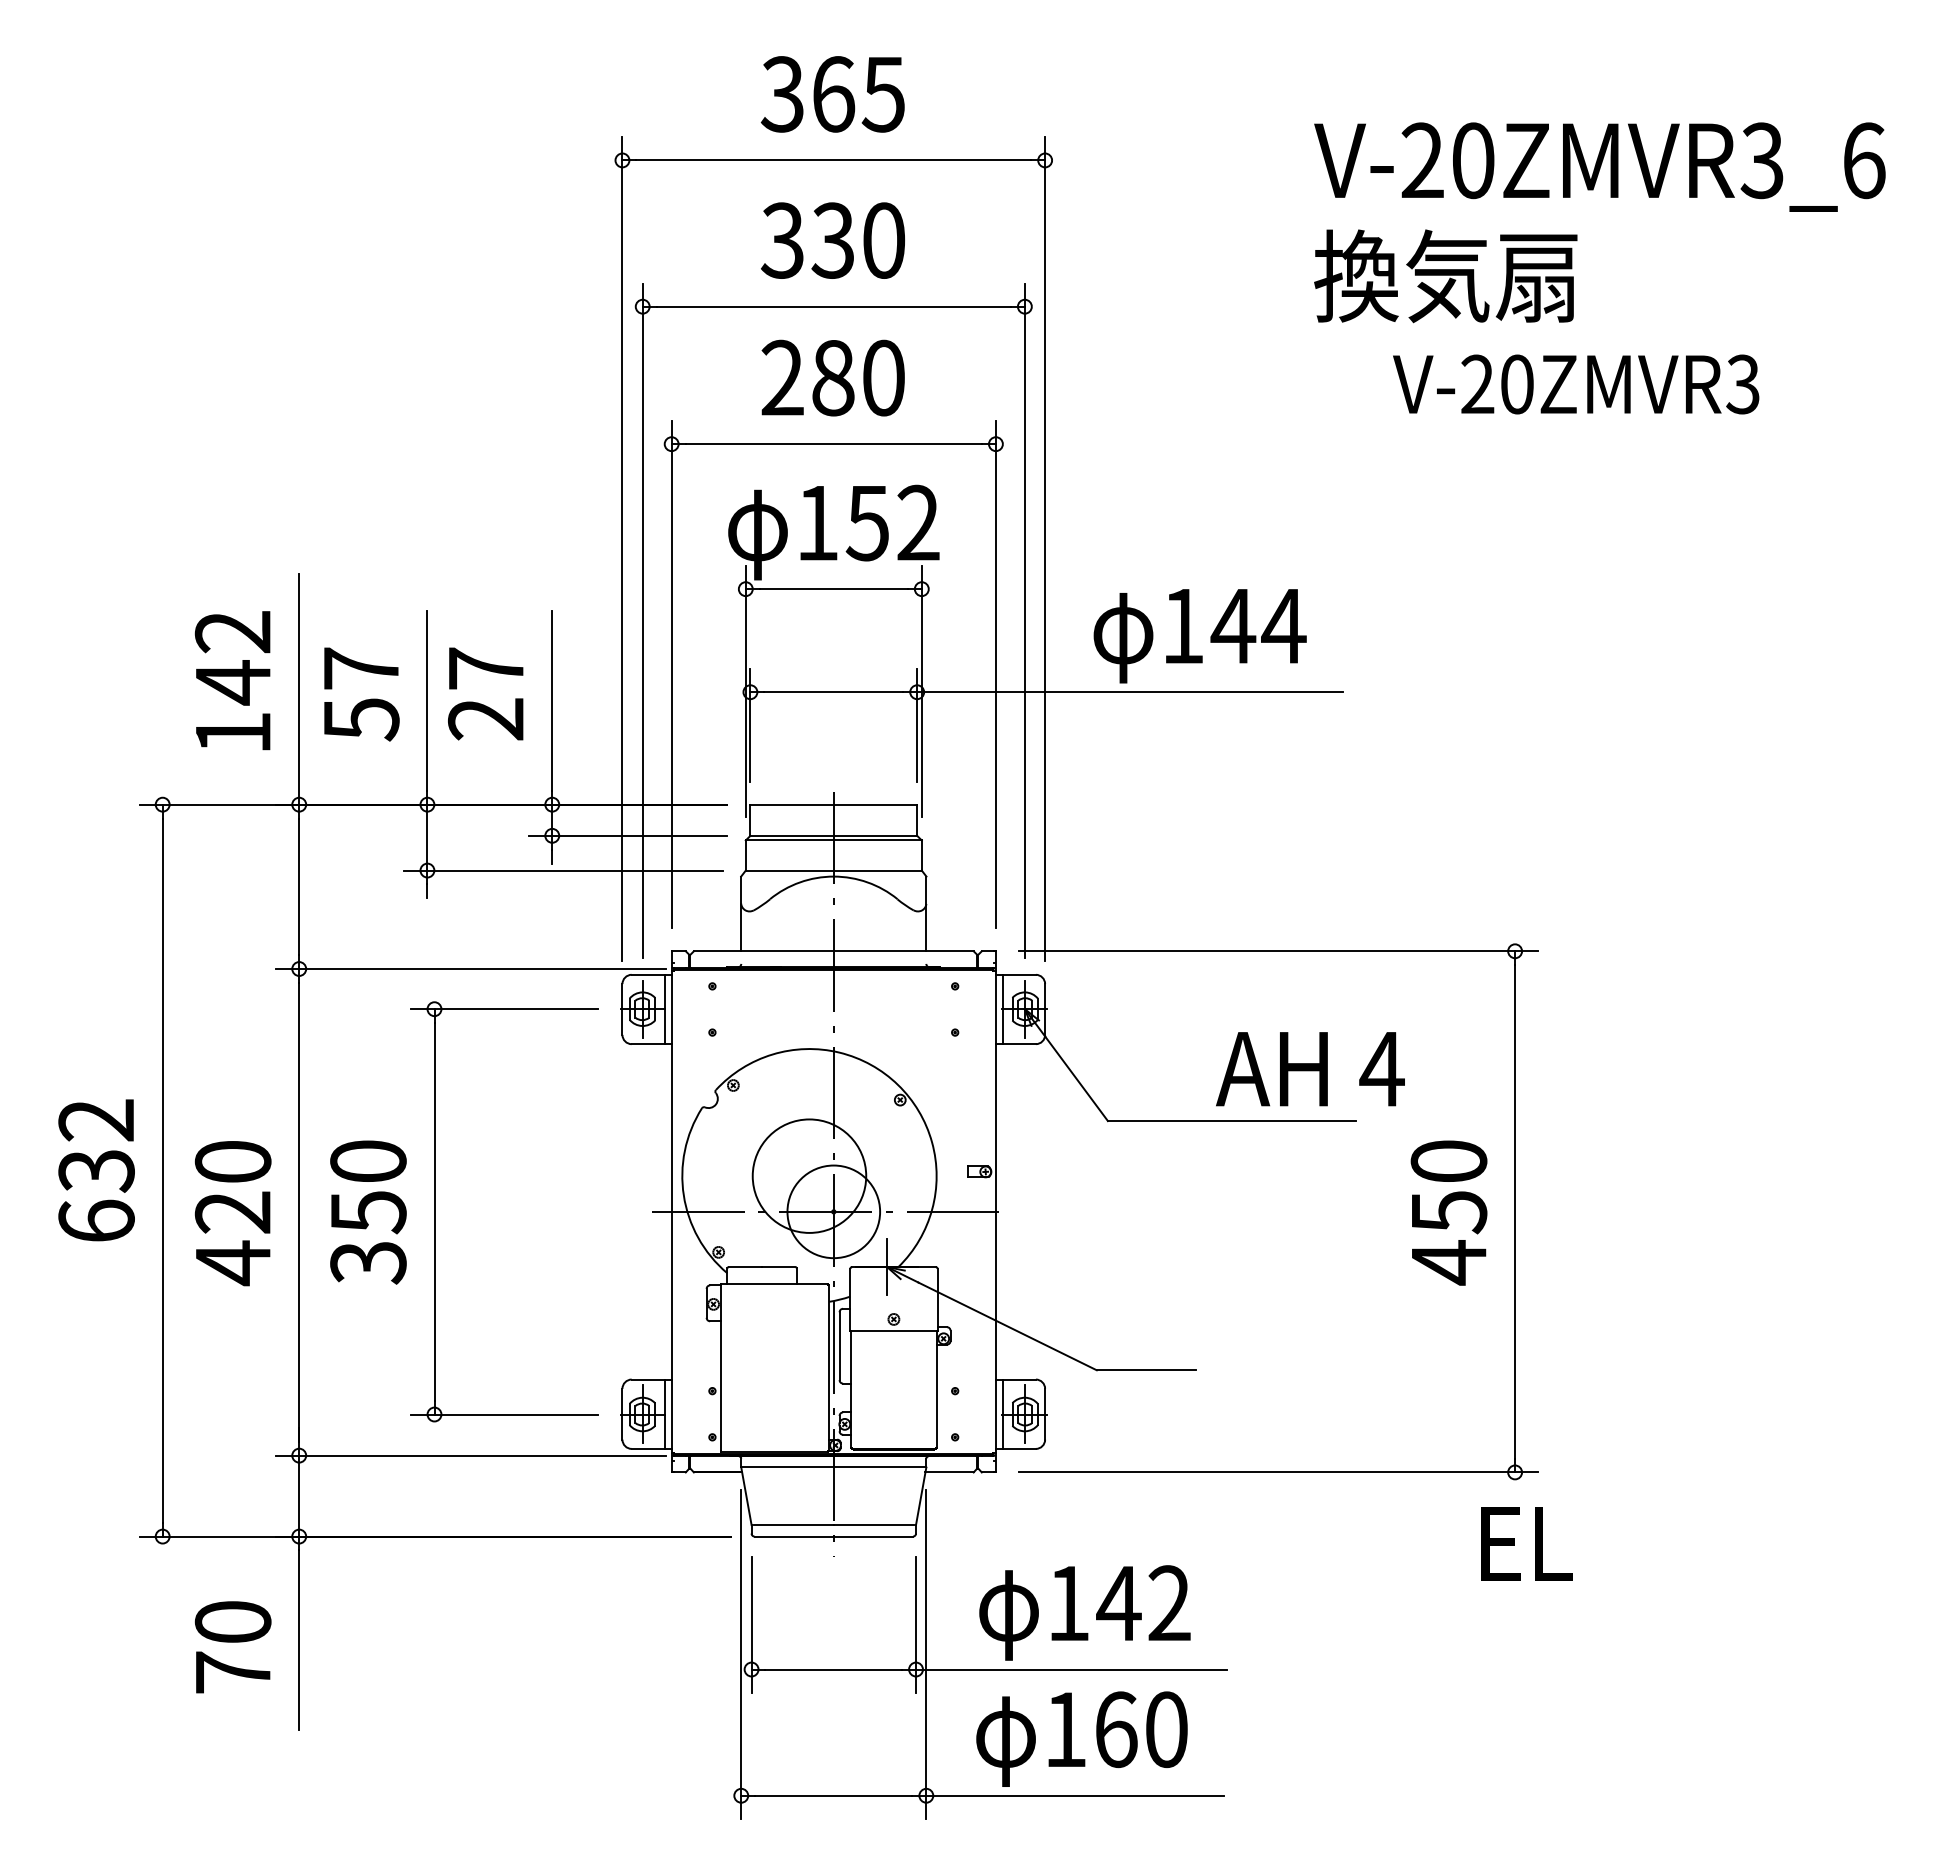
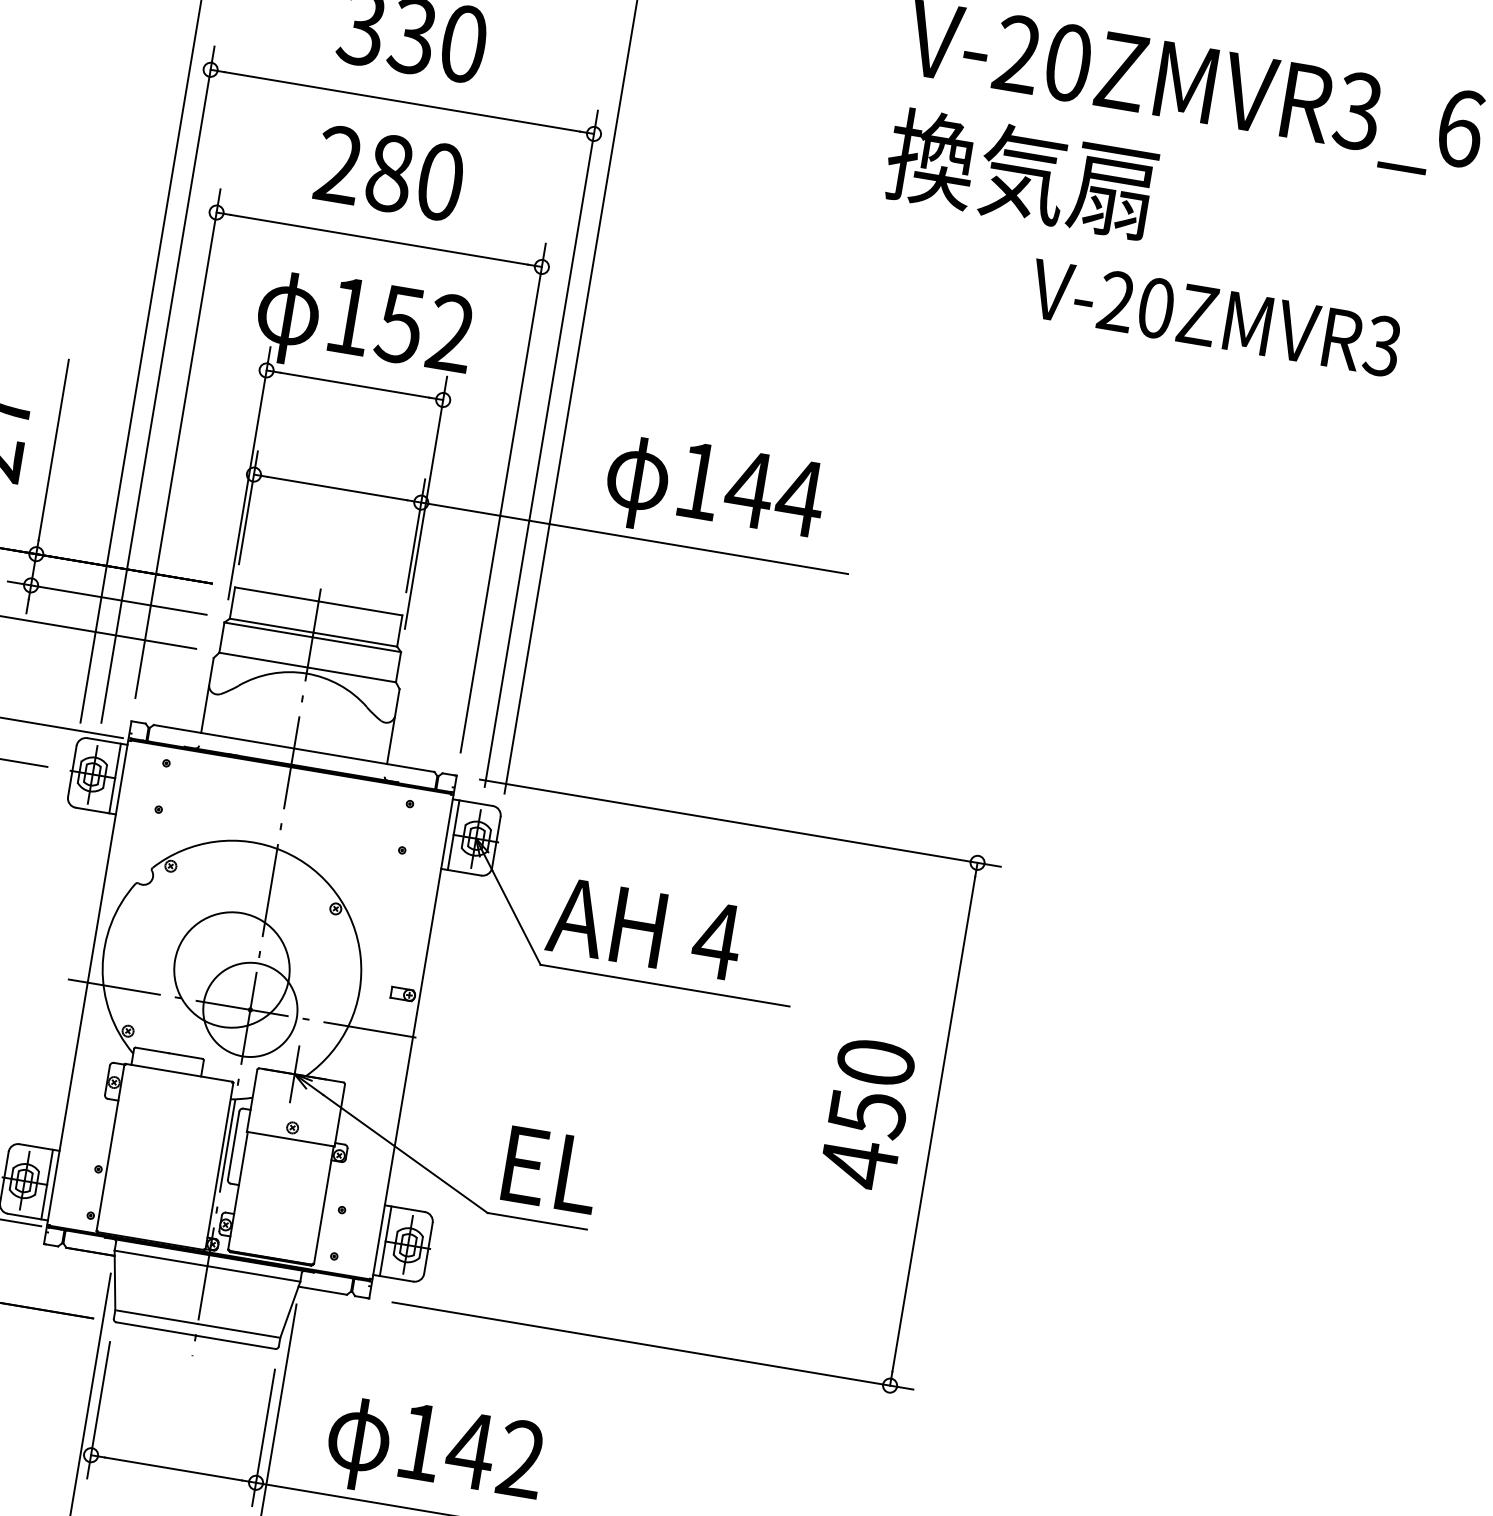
text: (1576, 384) -> (1215, 318), moved
text: (1310, 1069) -> (645, 929), moved
text: (1526, 1543) -> (551, 1169), moved

